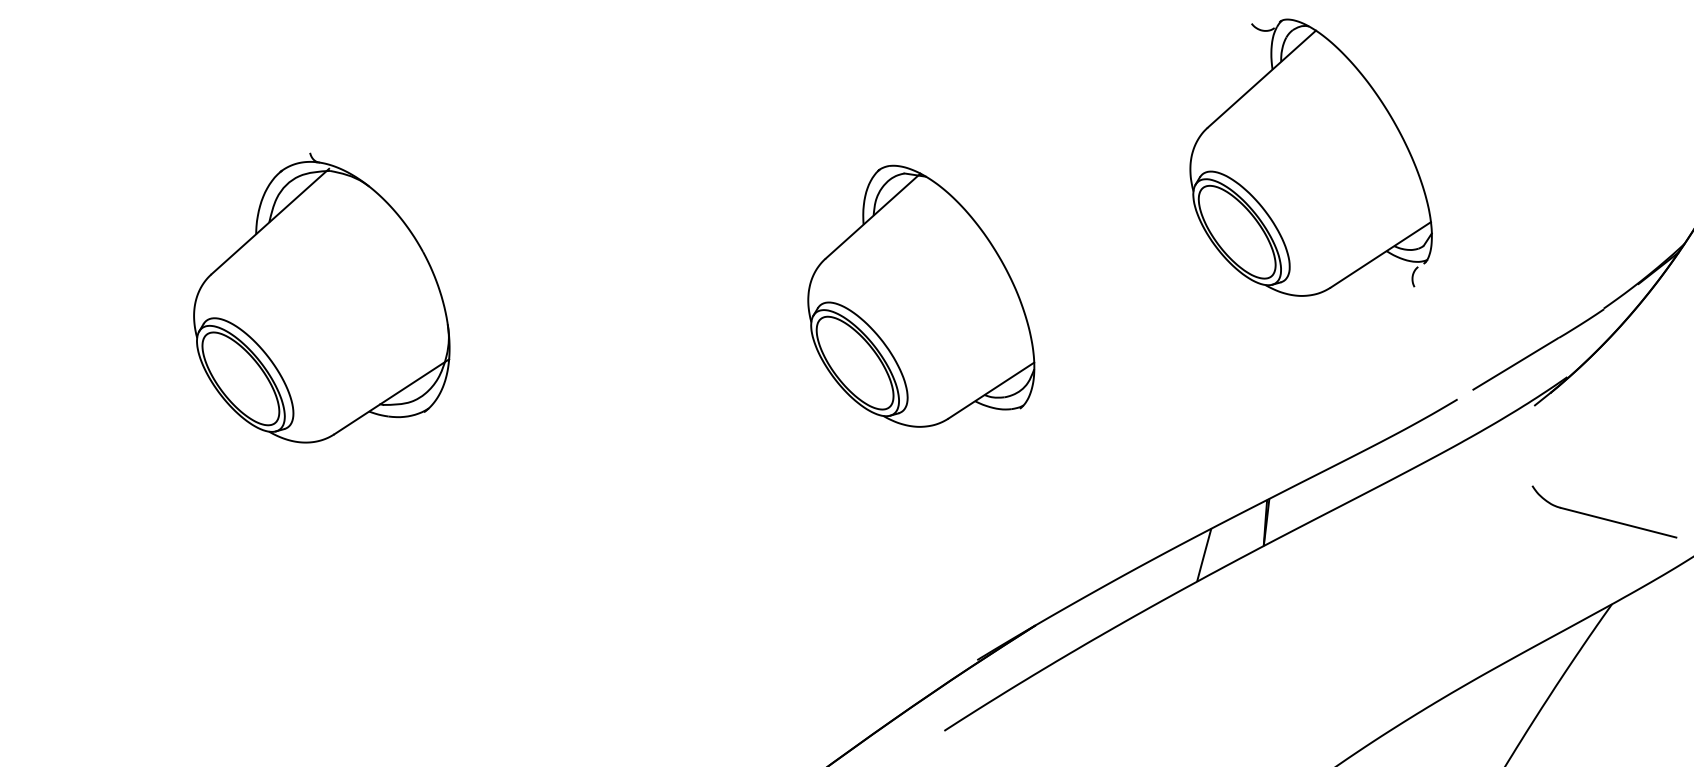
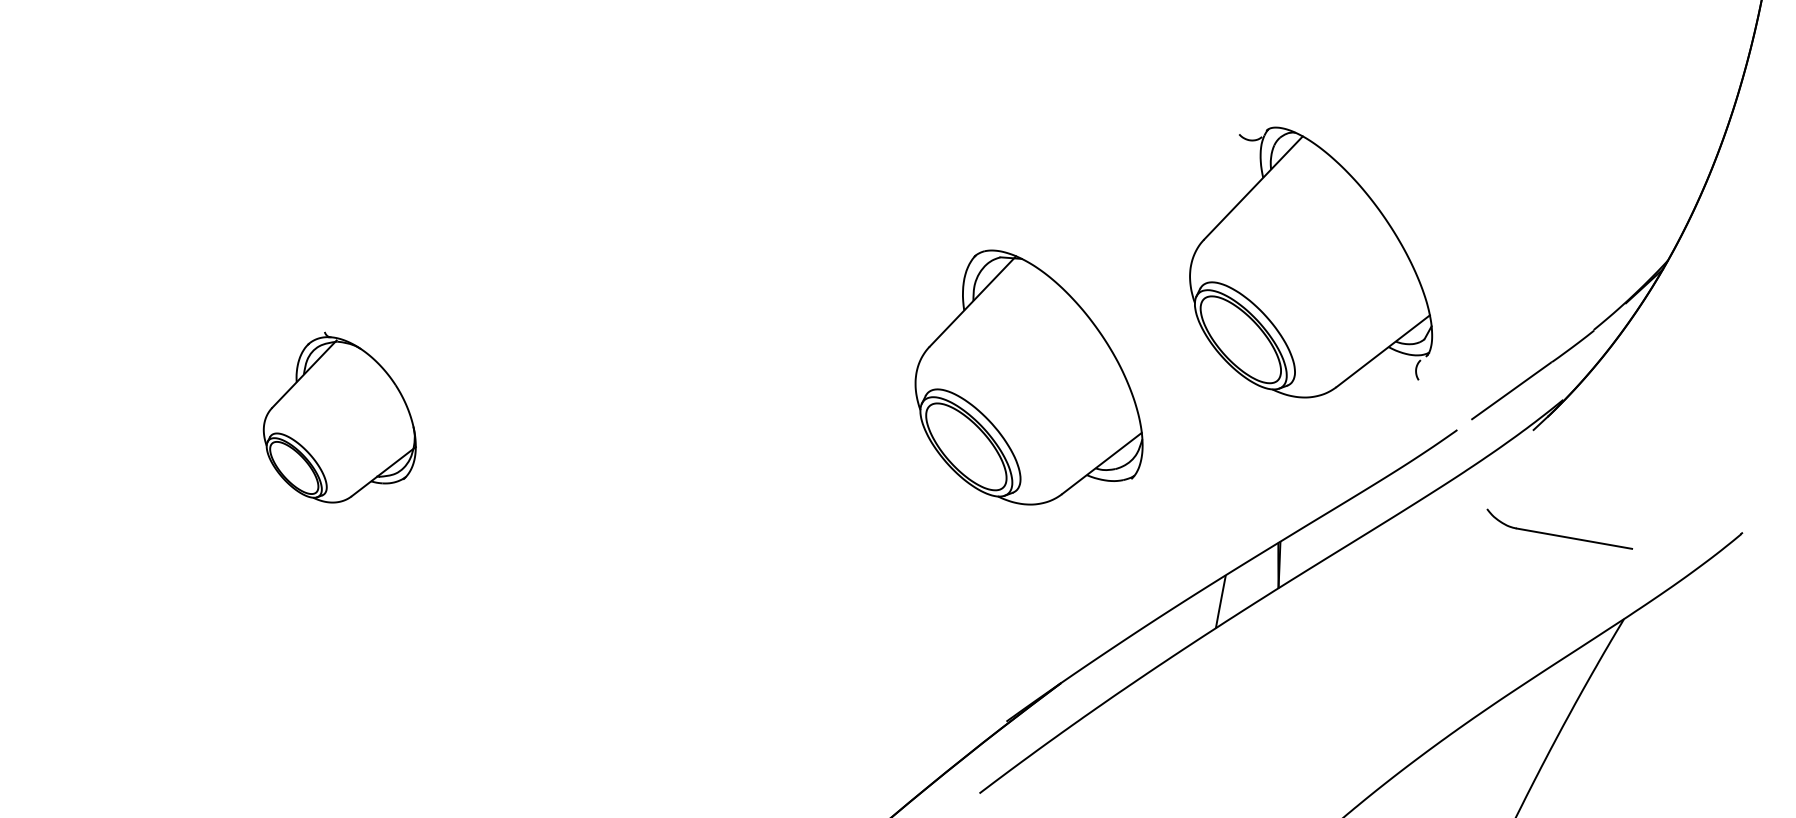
part: (1314, 159) -> (1311, 262), moved
part: (923, 297) -> (1028, 377), moved
part: (324, 299) -> (339, 417), size x0.6
part: (1601, 517) -> (1557, 534), moved

